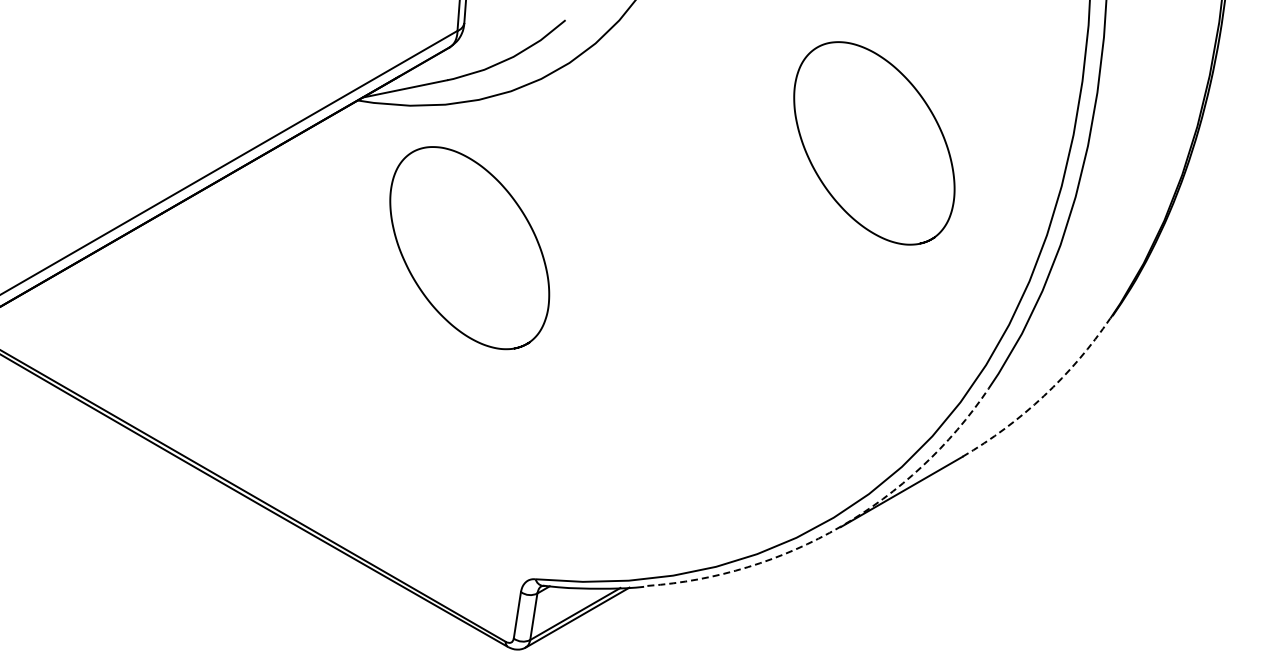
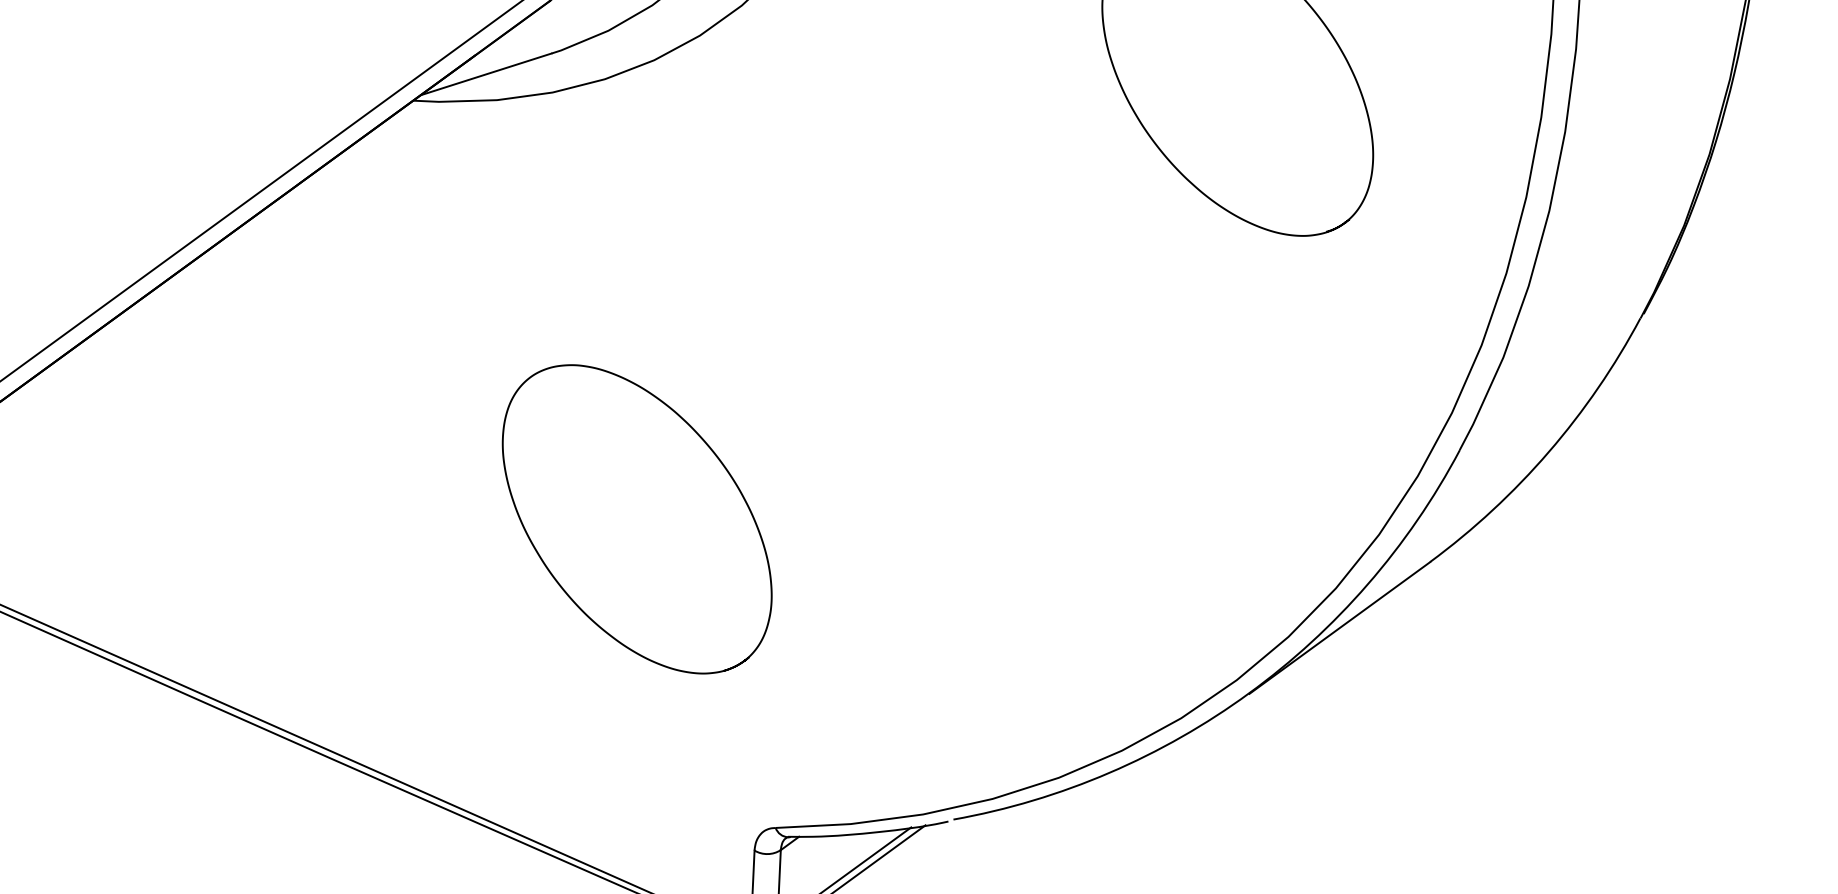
curve: (417, 282) -> (560, 582), moved
arc: (1044, 395) -> (1549, 451), dashed -> solid
arc: (840, 526) -> (1248, 692), dashed -> solid

